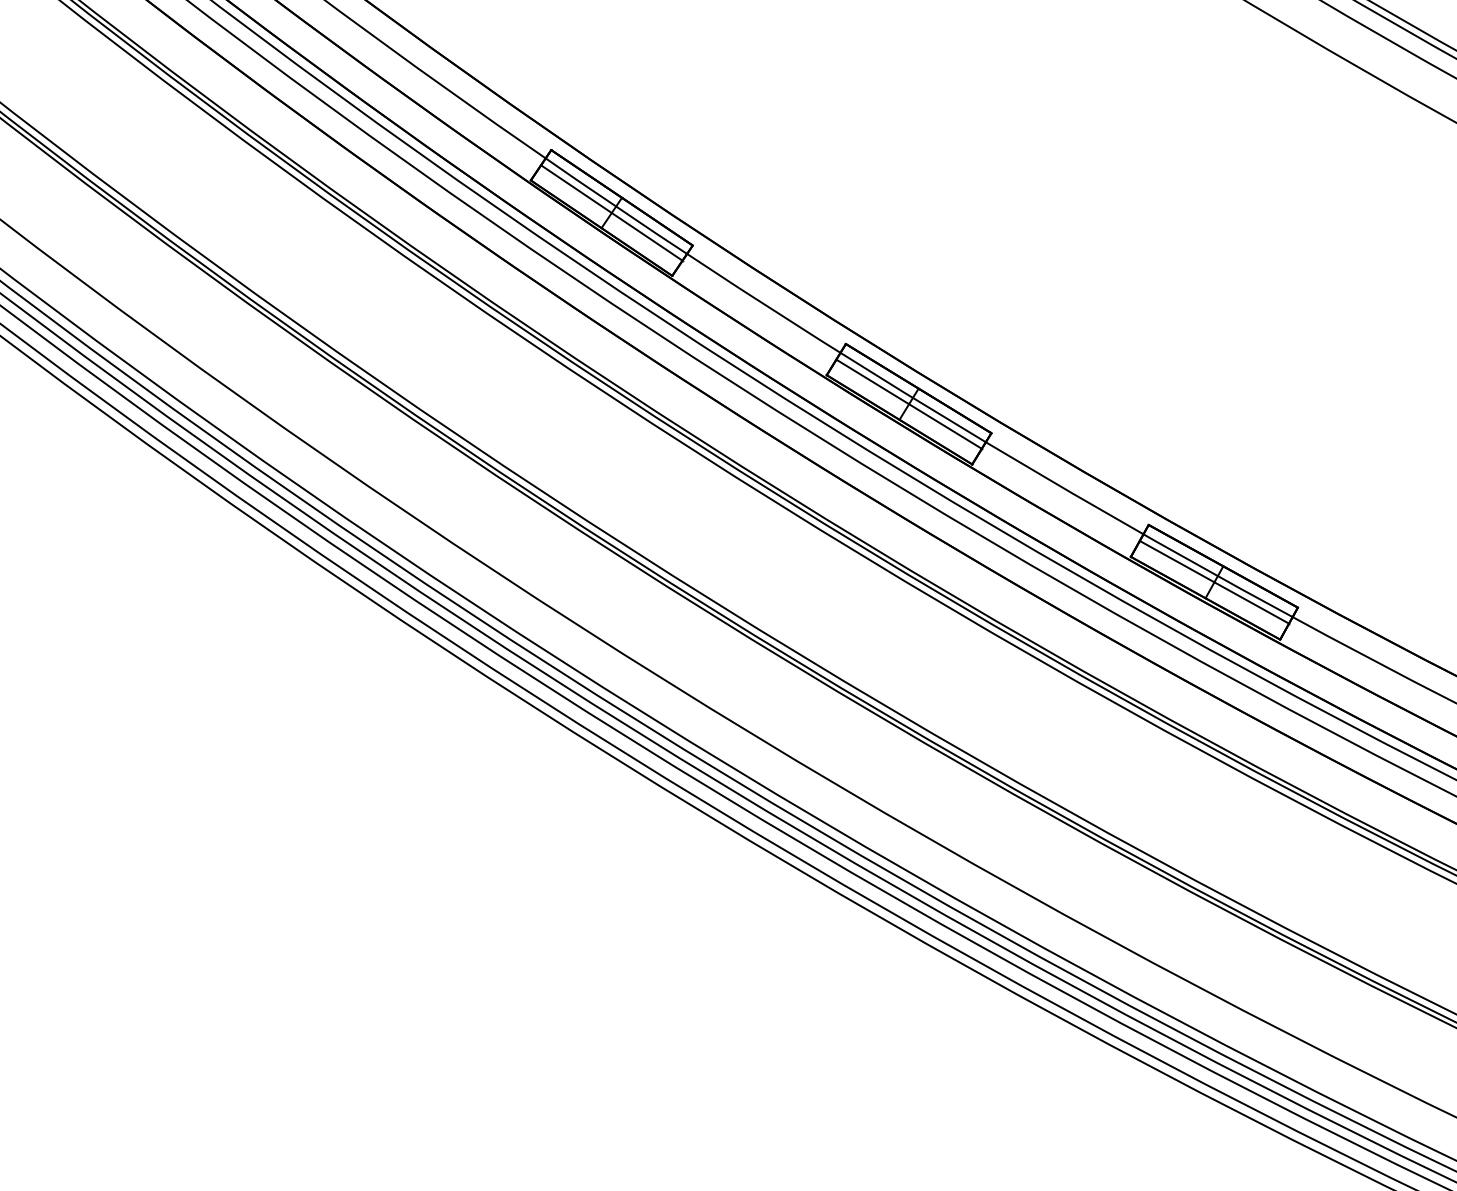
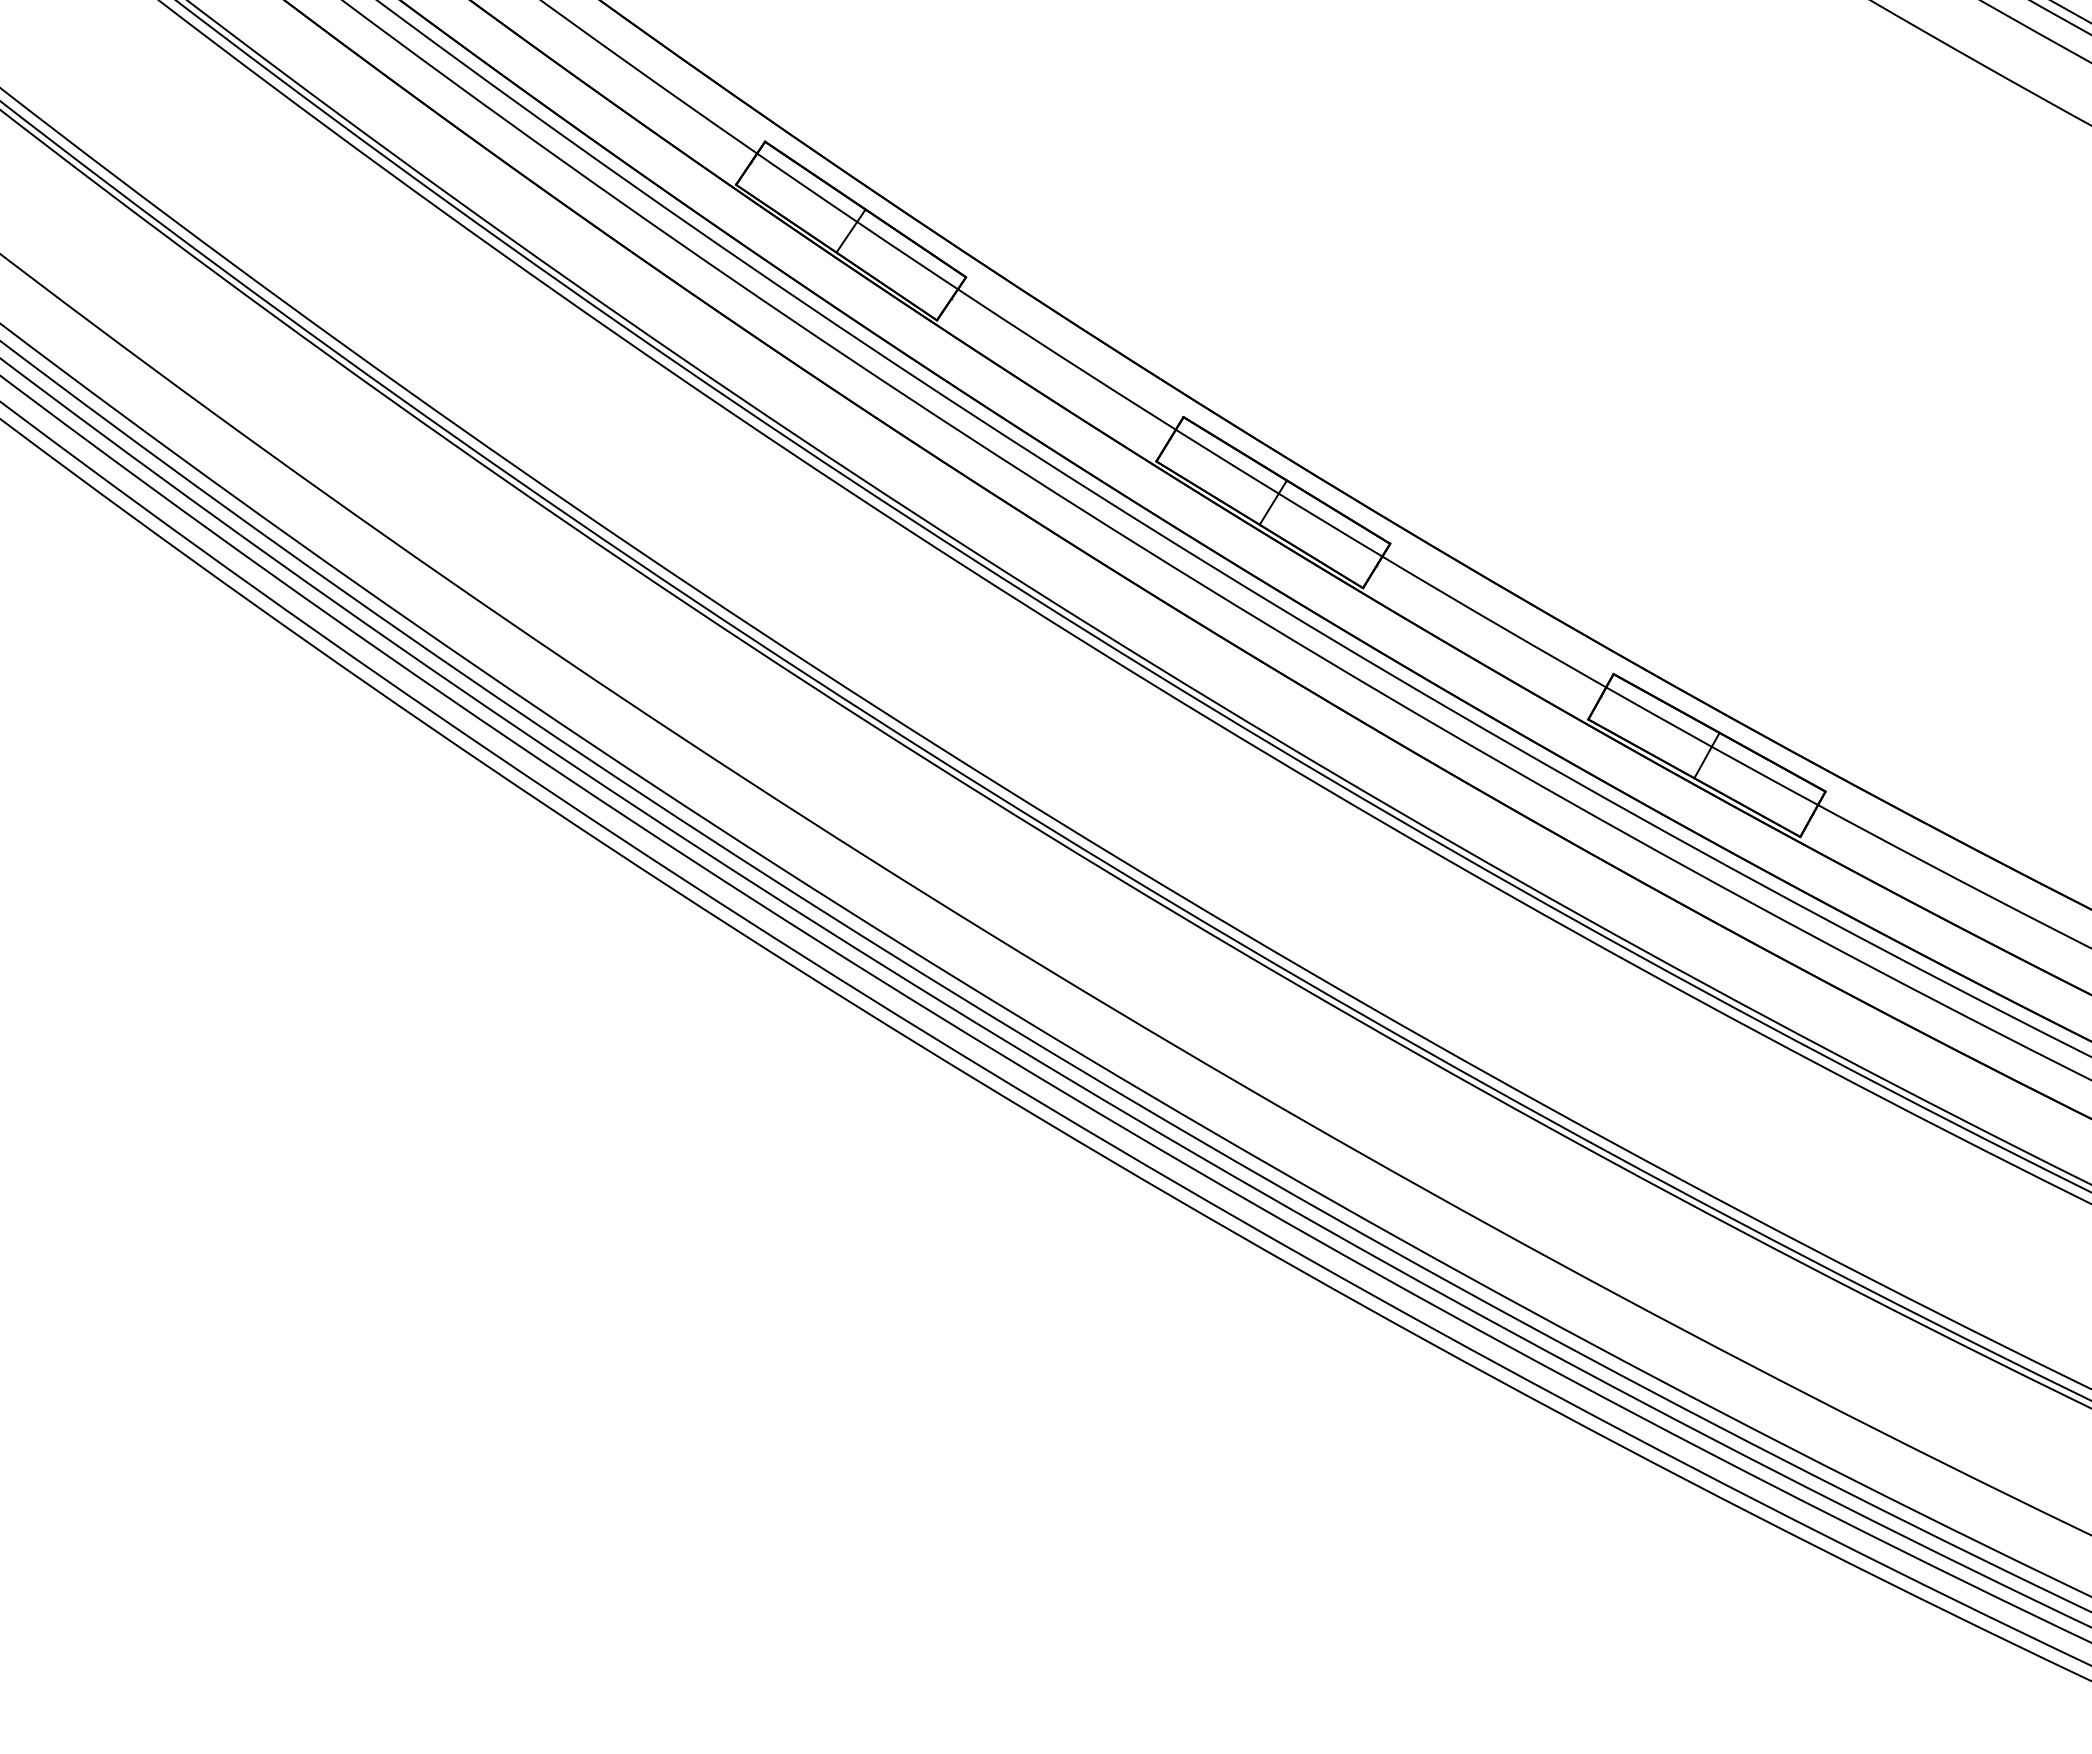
line: (611, 212) -> (850, 230), removed
line: (909, 404) -> (1273, 502), removed
line: (1214, 582) -> (1706, 755), removed

